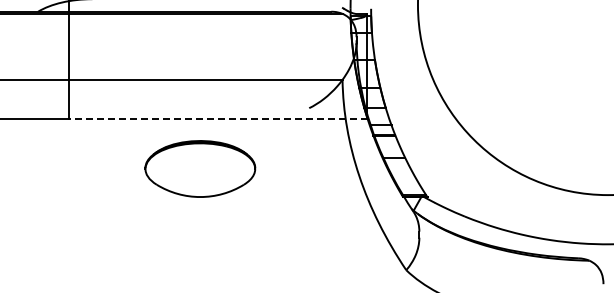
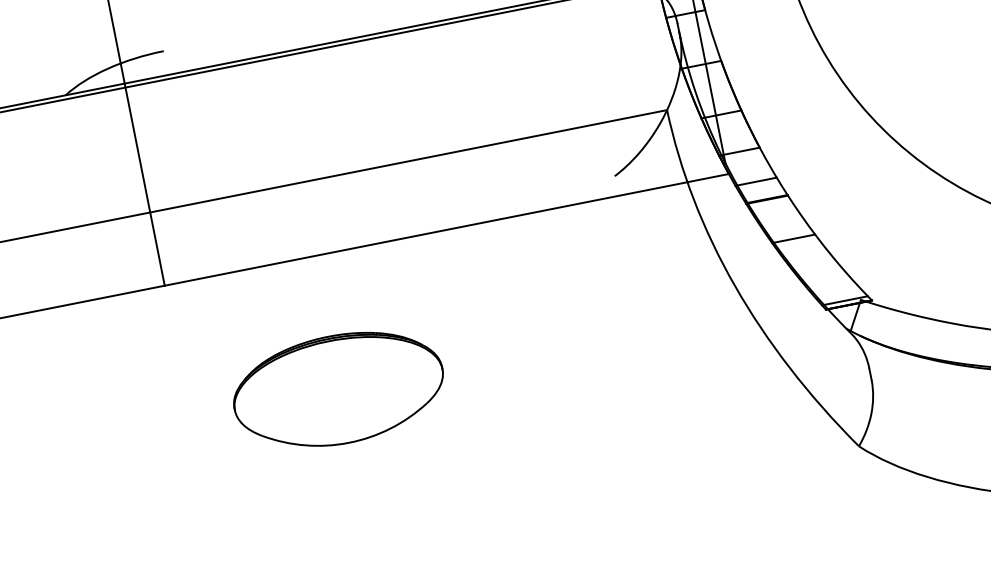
line: (217, 118) -> (445, 230), dashed -> solid
part: (200, 168) -> (338, 388), moved

